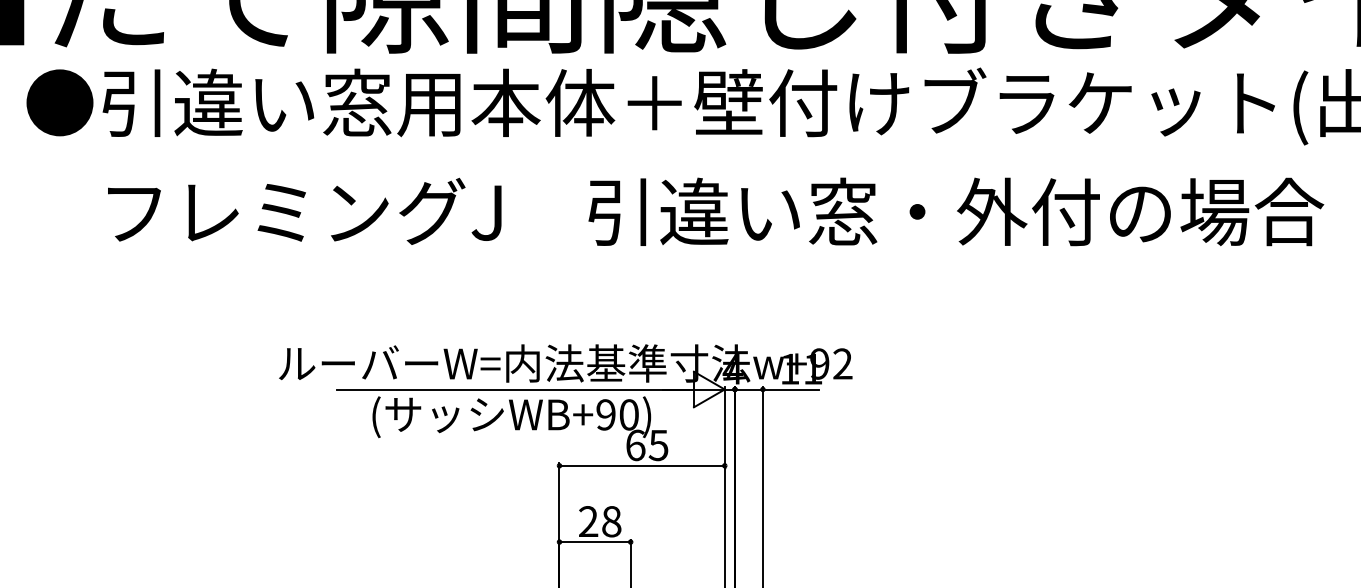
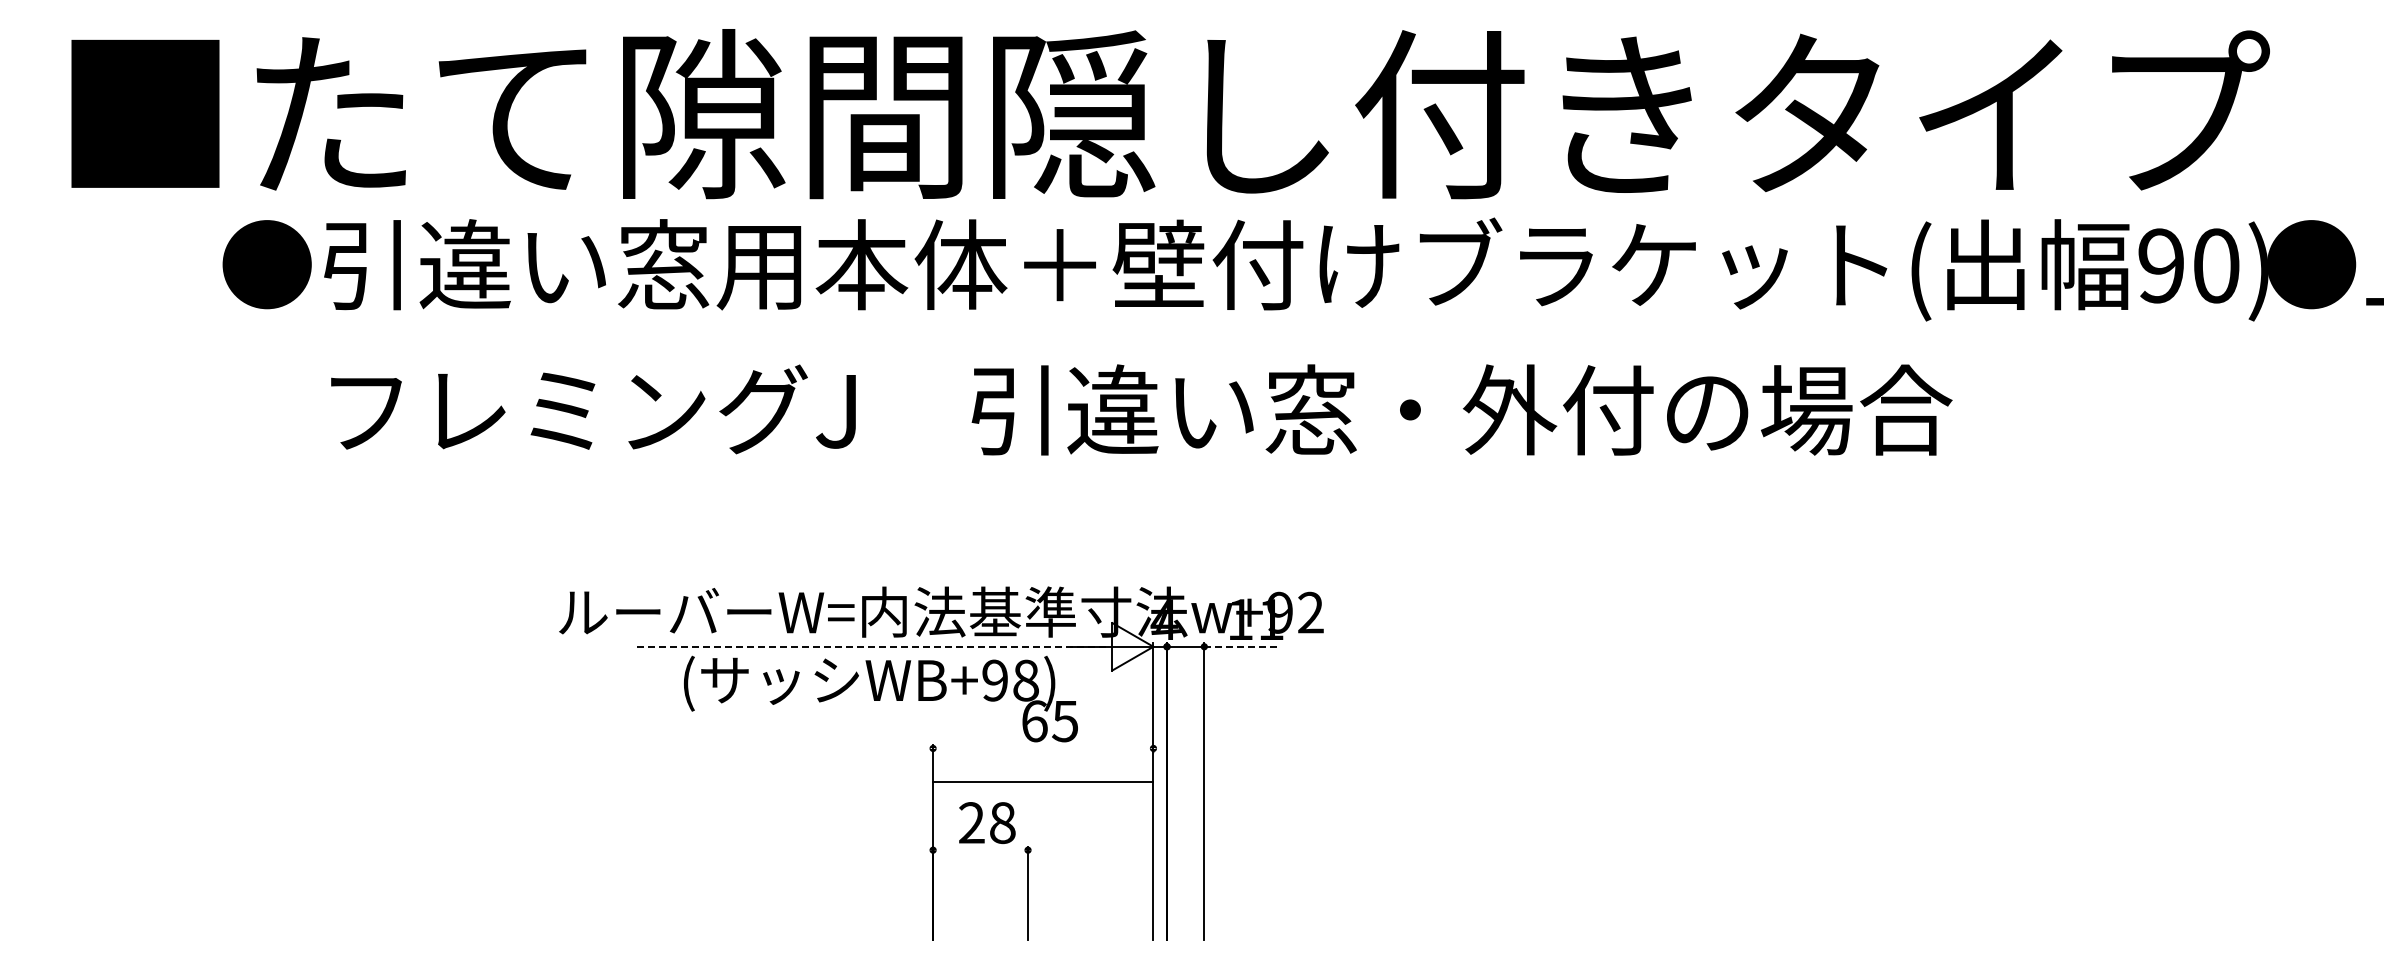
line: (513, 389) -> (871, 646), solid -> dashed
line: (791, 389) -> (1242, 646), solid -> dashed
text: (628, 414) -> (1025, 680), WB+90) -> WB+98)
line: (642, 465) -> (1043, 782), moved
line: (595, 542) -> (980, 850), removed

